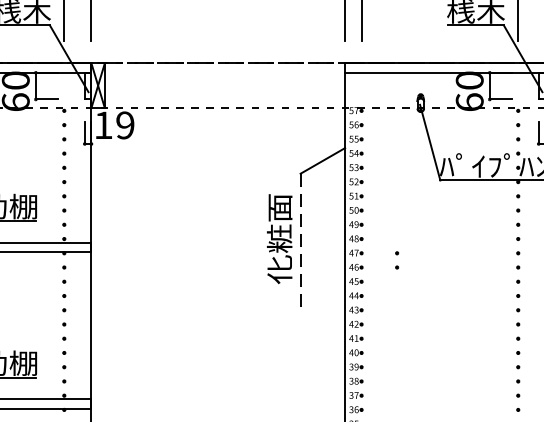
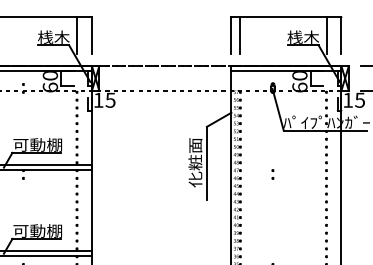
text: (125, 123) -> (110, 99), 19 -> 15
line: (299, 240) -> (206, 163), dashed -> solid
part: (396, 260) -> (272, 174), moved

